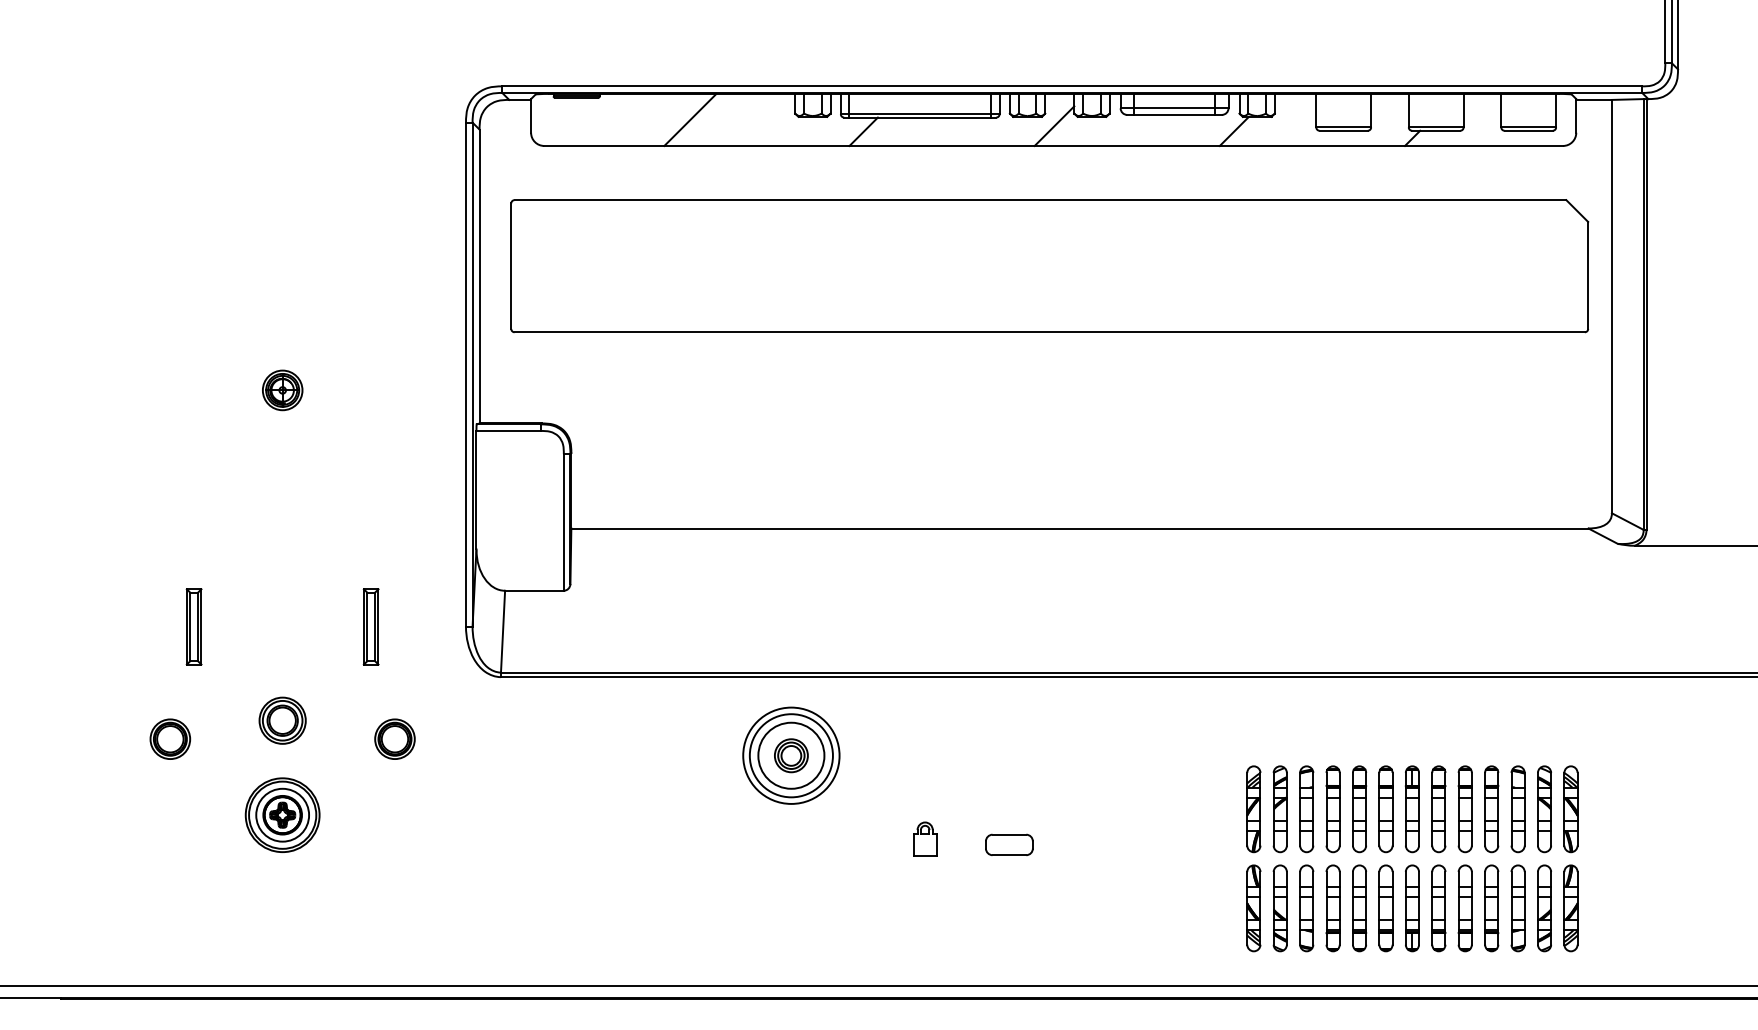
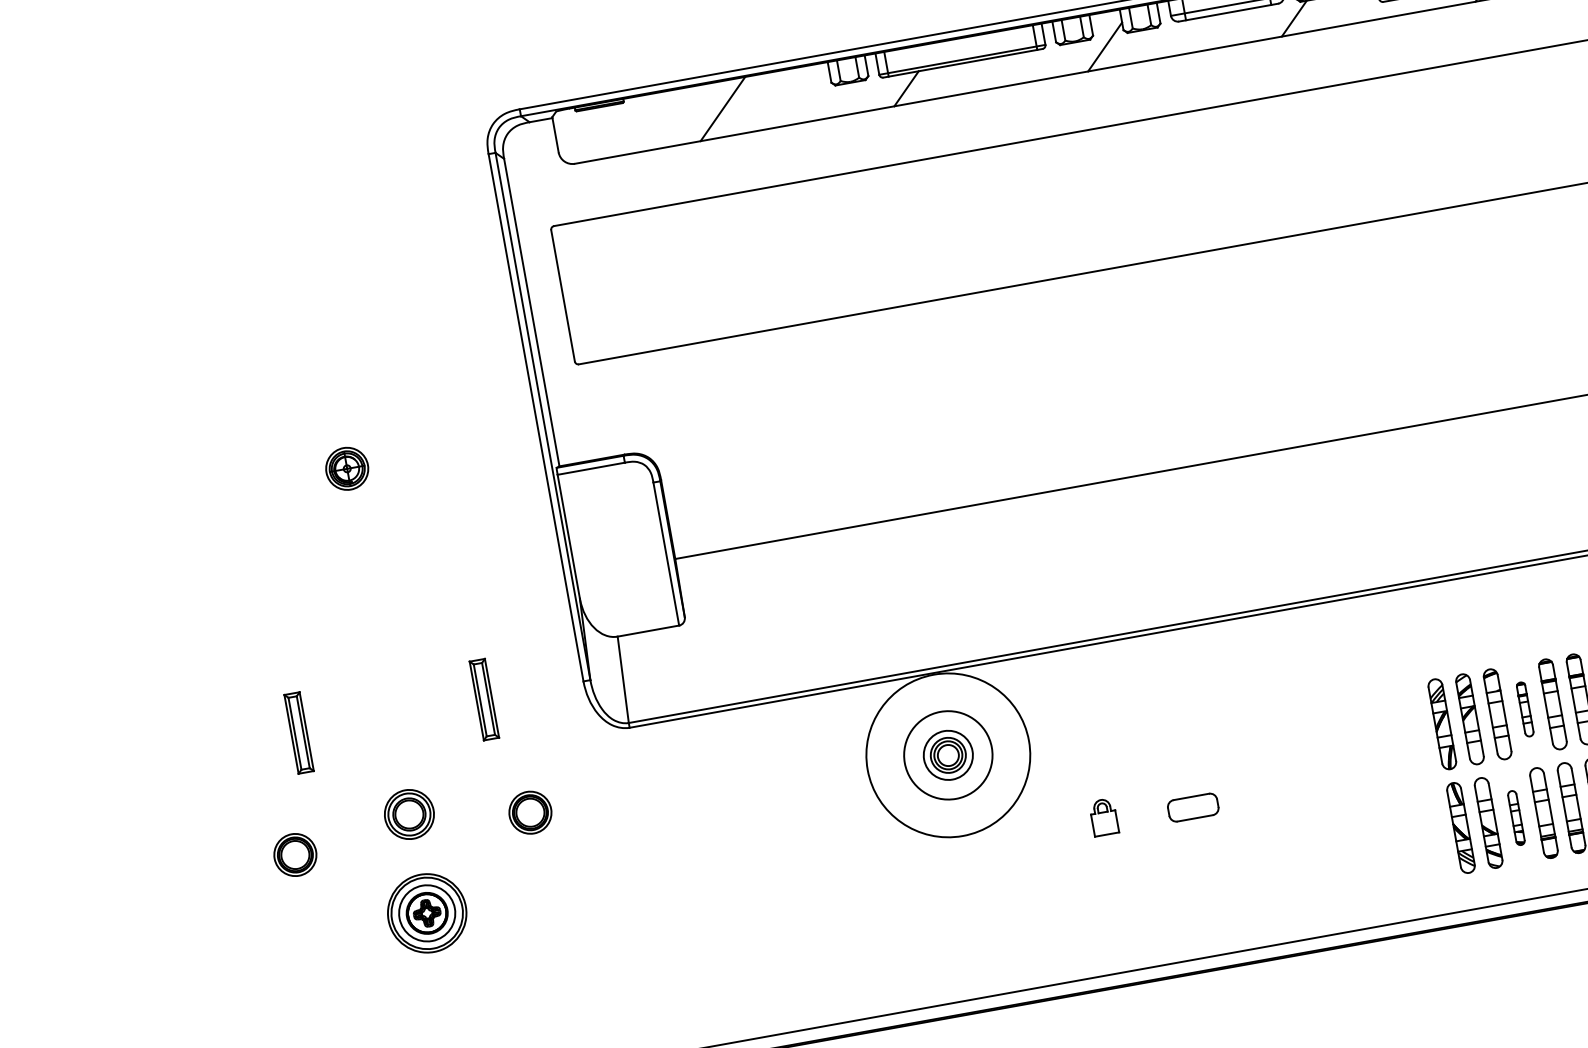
circle: (791, 755) -> (948, 755), size x0.7
circle: (791, 755) -> (948, 755), size x1.6
part: (1332, 809) -> (1524, 709), size x0.6
part: (1306, 908) -> (1516, 818), size x0.6

